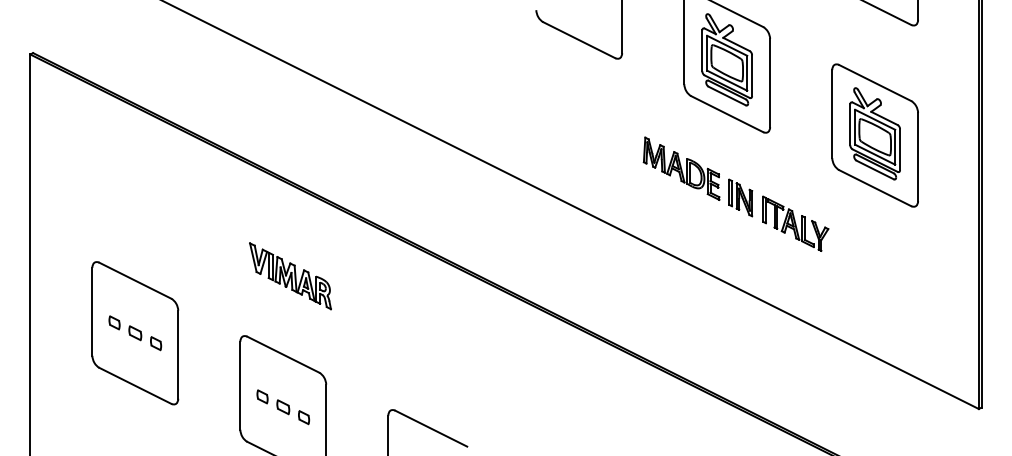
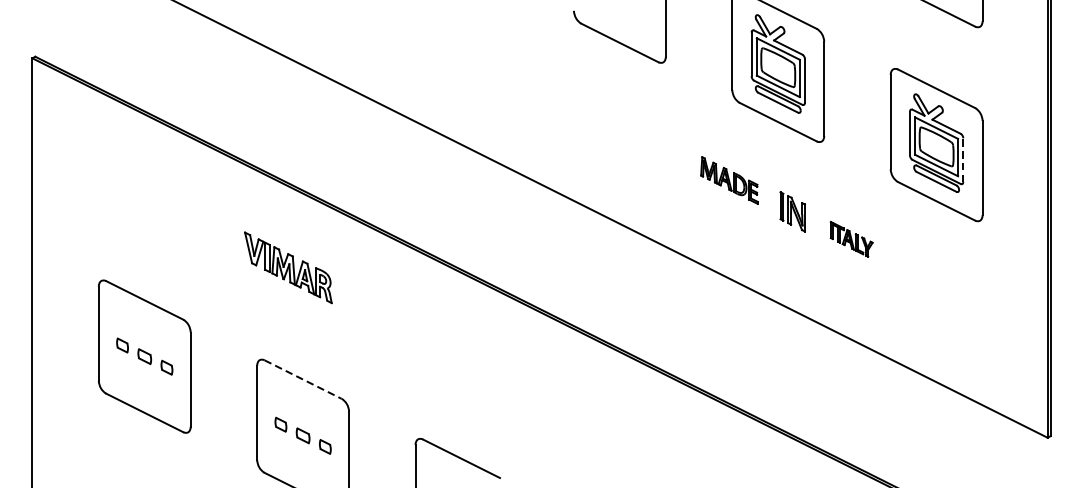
line: (900, 149) -> (963, 159), solid -> dashed
part: (681, 168) -> (729, 180), size x0.7
part: (795, 223) -> (851, 239), size x0.6
part: (290, 276) -> (288, 268), moved
line: (283, 354) -> (303, 379), solid -> dashed

